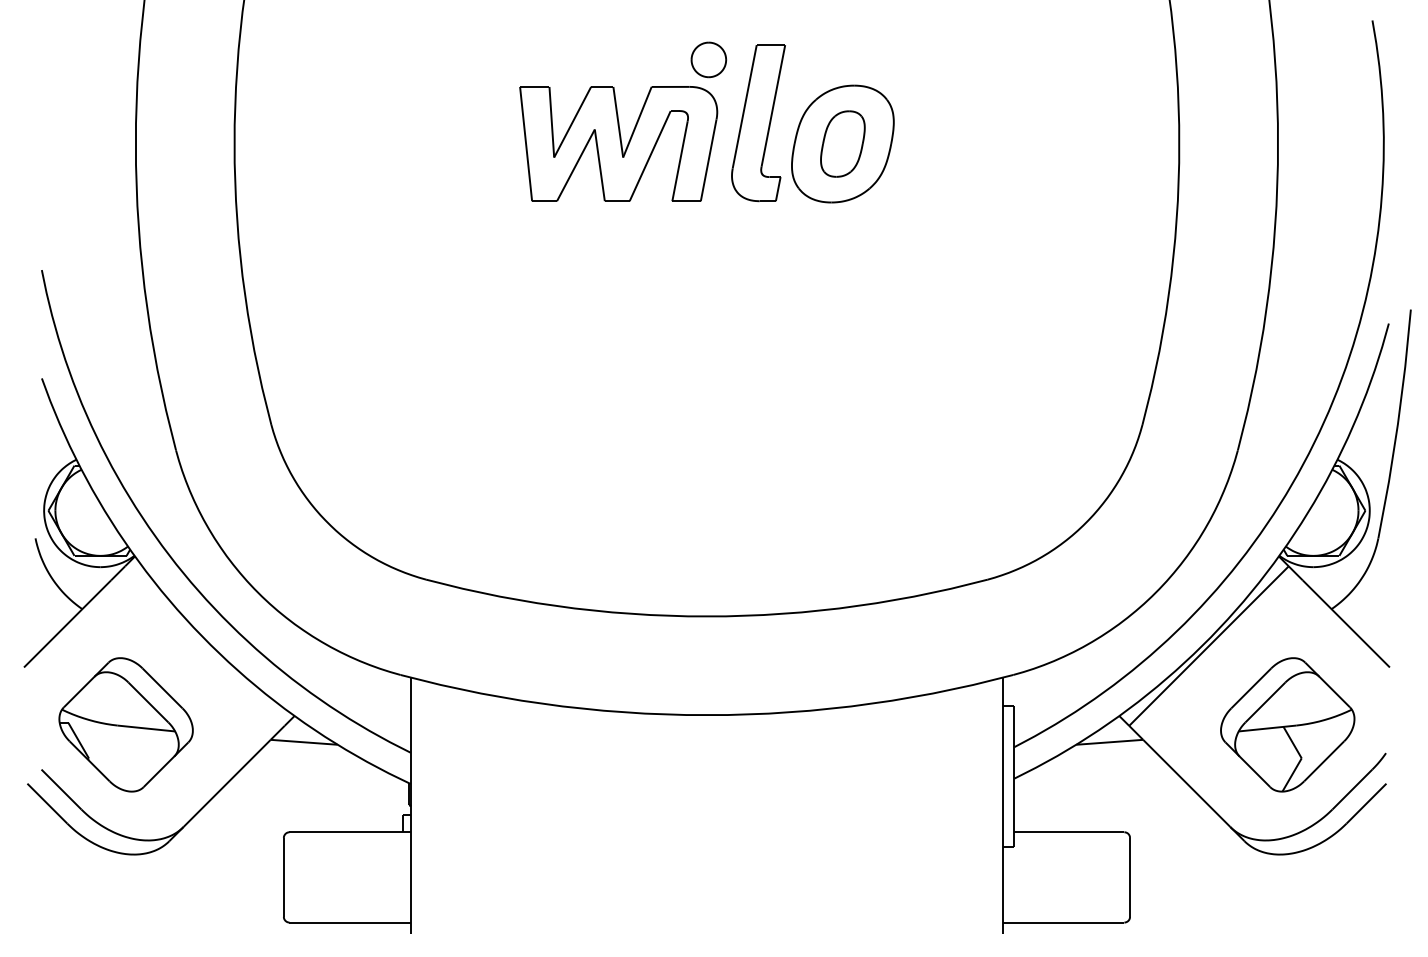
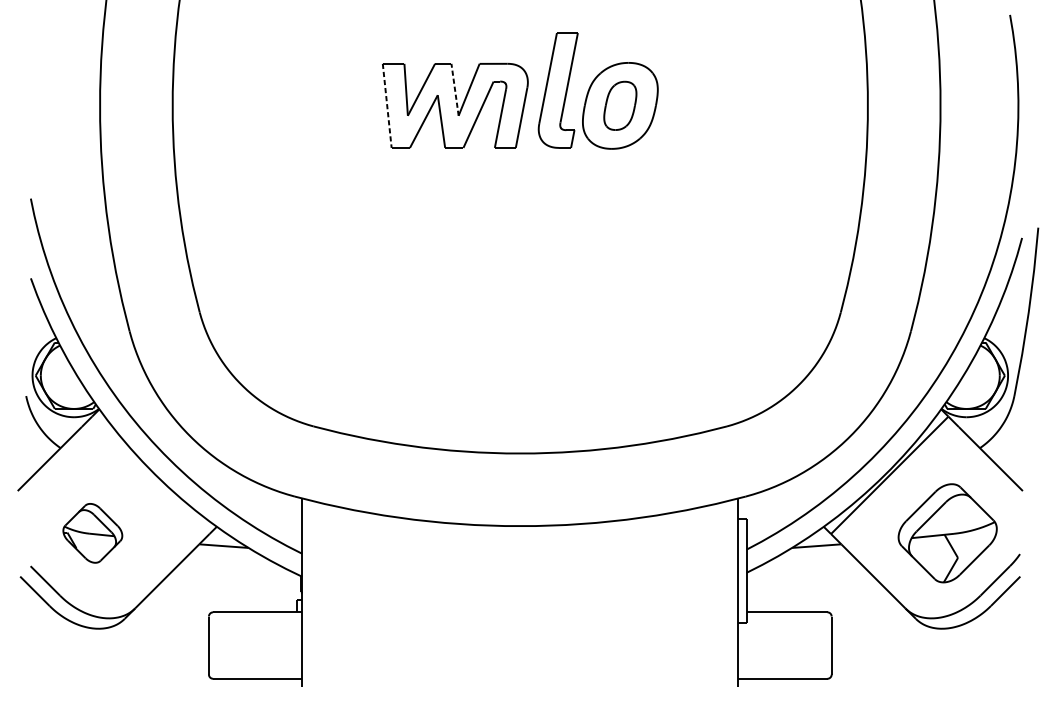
part: (708, 59) -> (521, 43), removed
line: (618, 122) -> (455, 90), solid -> dashed
line: (526, 144) -> (387, 106), solid -> dashed
part: (125, 724) -> (92, 533), size x0.6

